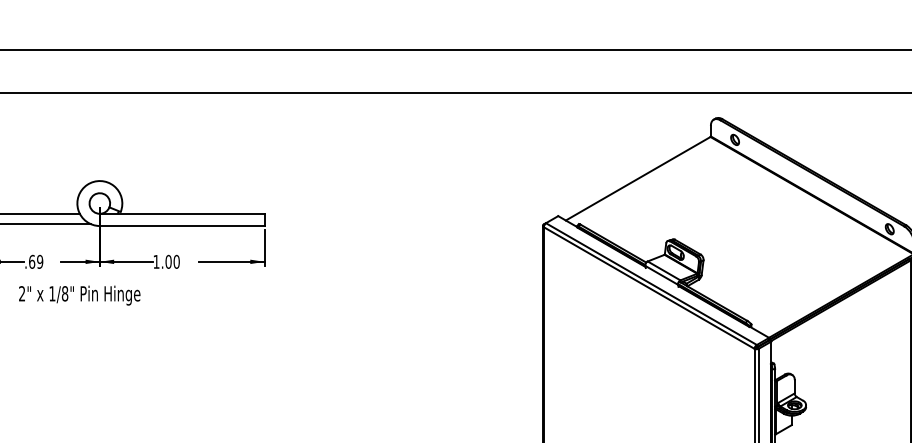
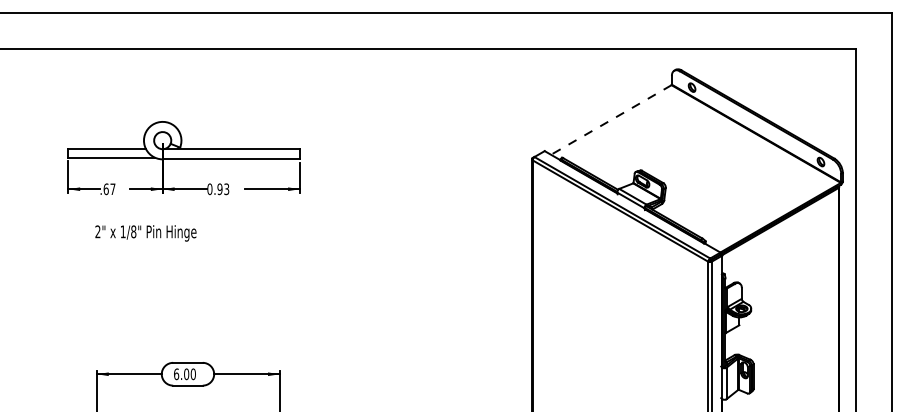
line: (638, 178) -> (611, 119), solid -> dashed
text: (39, 262) -> (112, 189), .69 -> .67
text: (166, 262) -> (218, 189), 1.00 -> 0.93
text: (79, 295) -> (145, 233), moved

